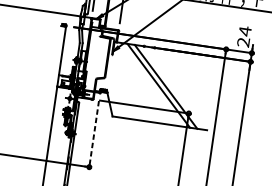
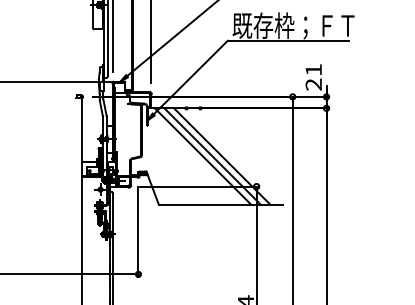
text: (245, 30) -> (313, 69), 24 -> 21
line: (151, 84) -> (202, 156), added
line: (94, 135) -> (138, 232), dashed -> solid

